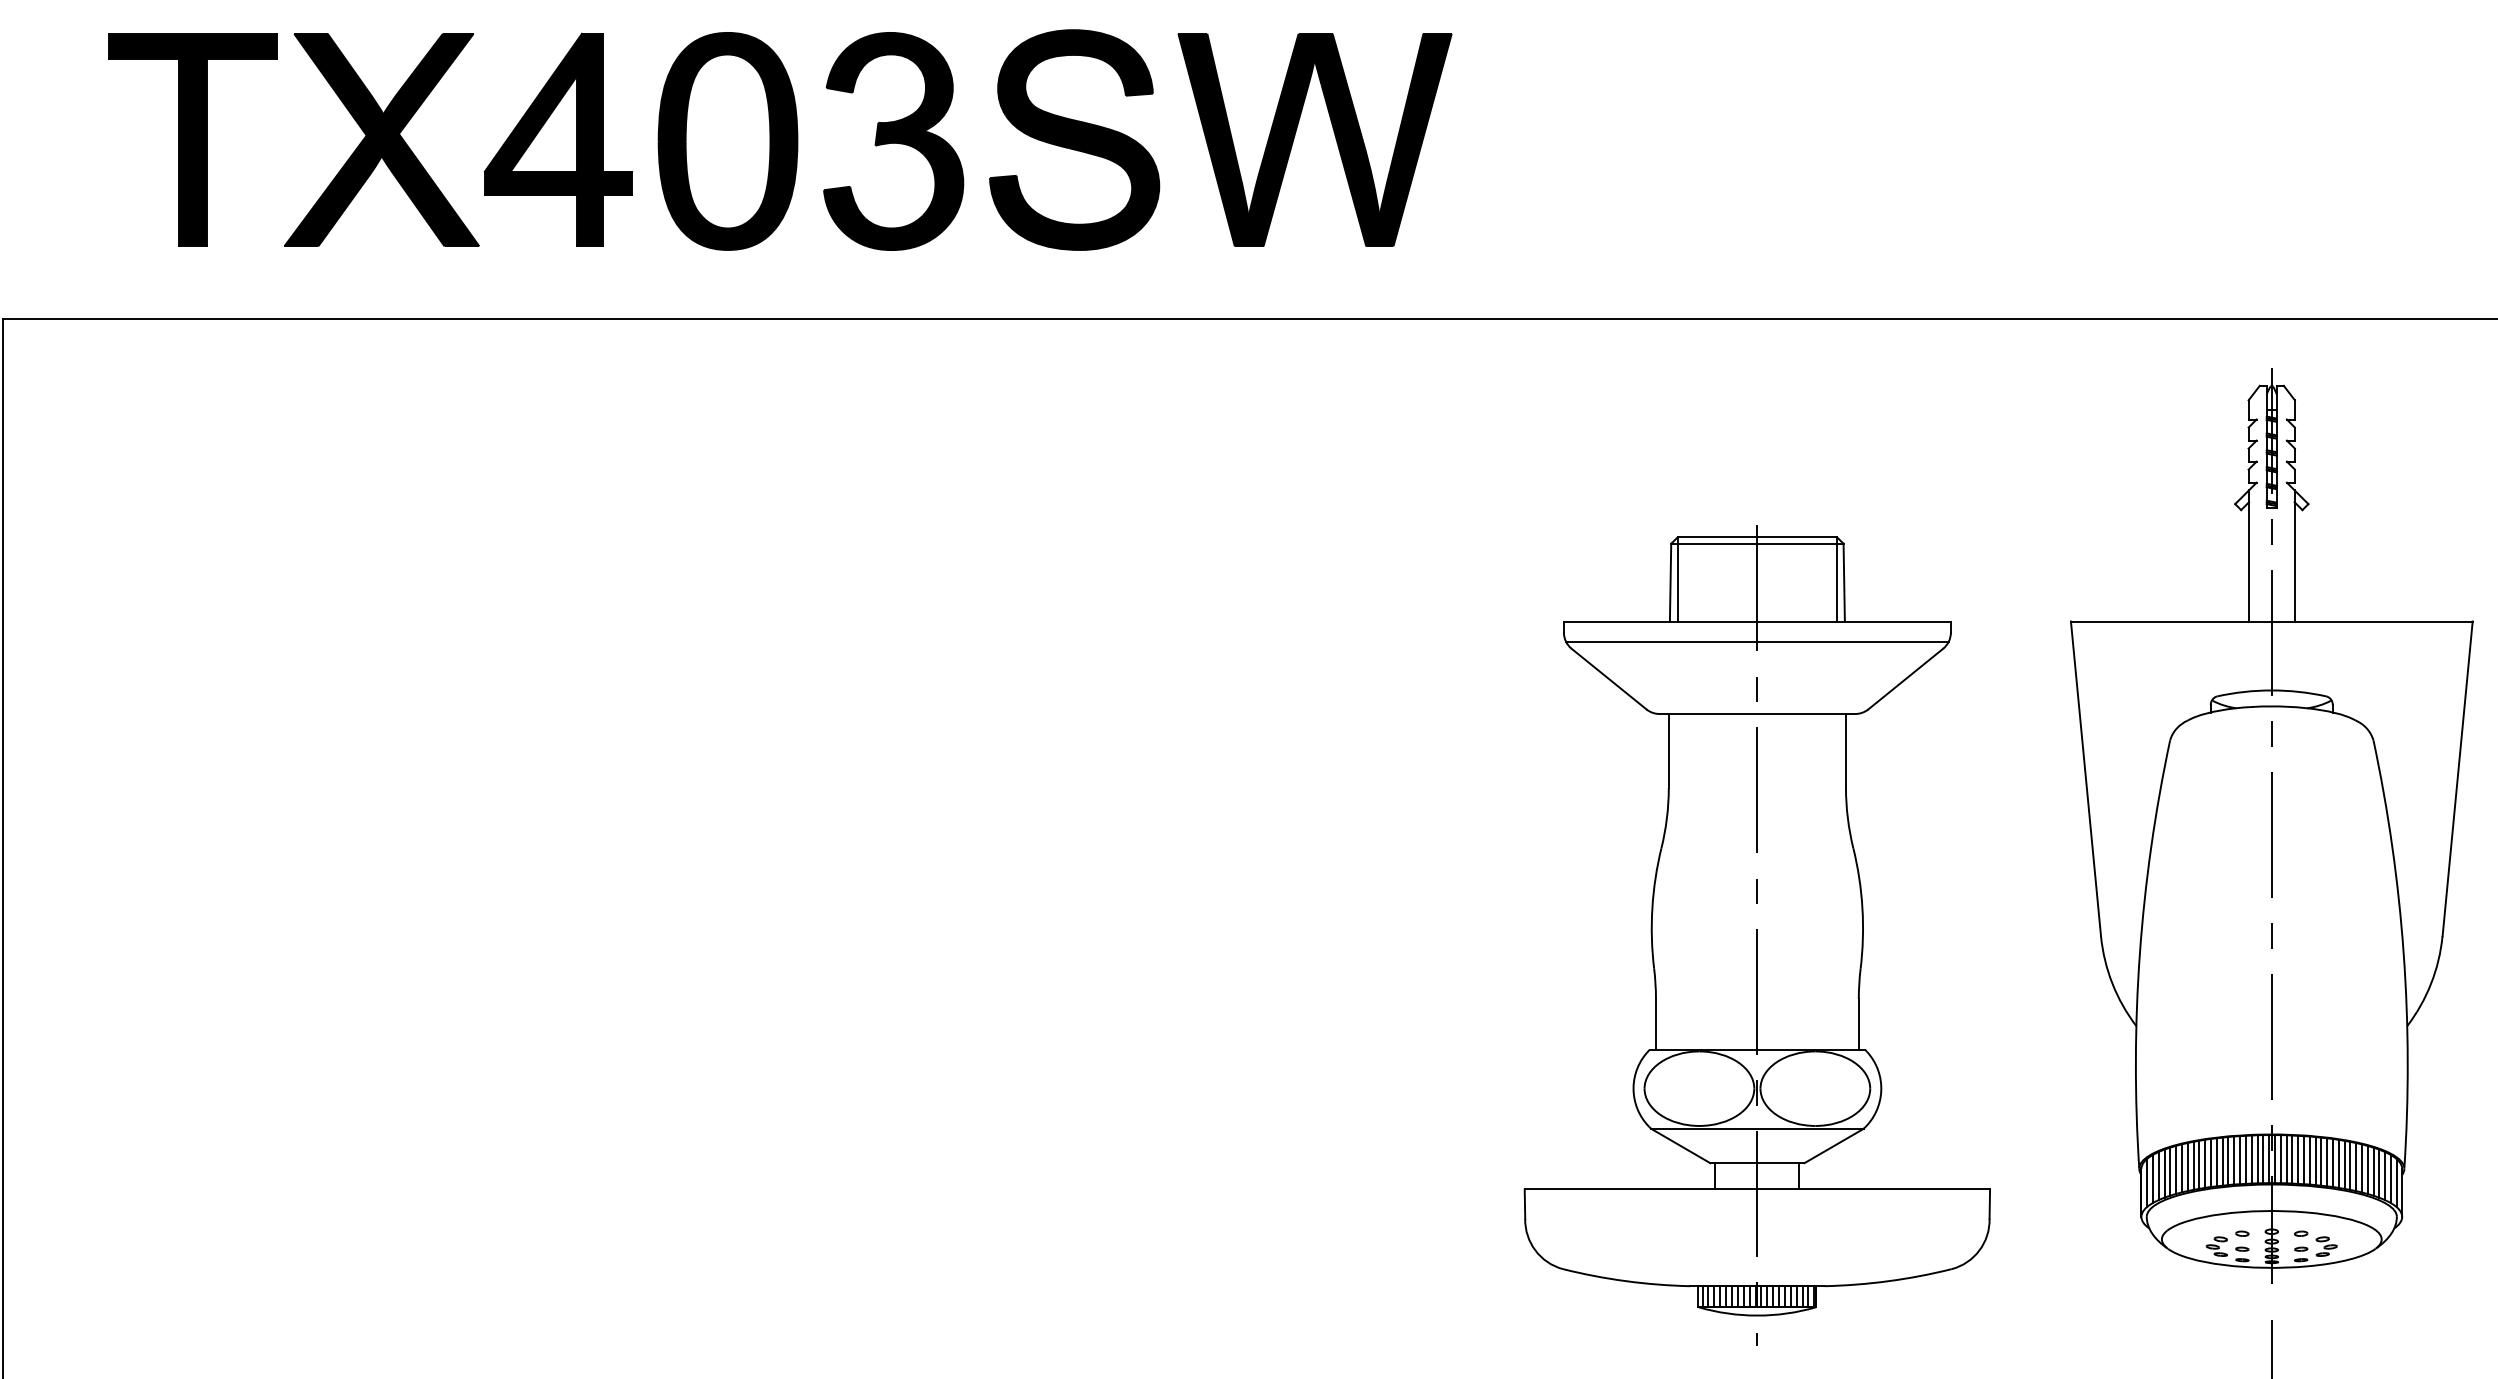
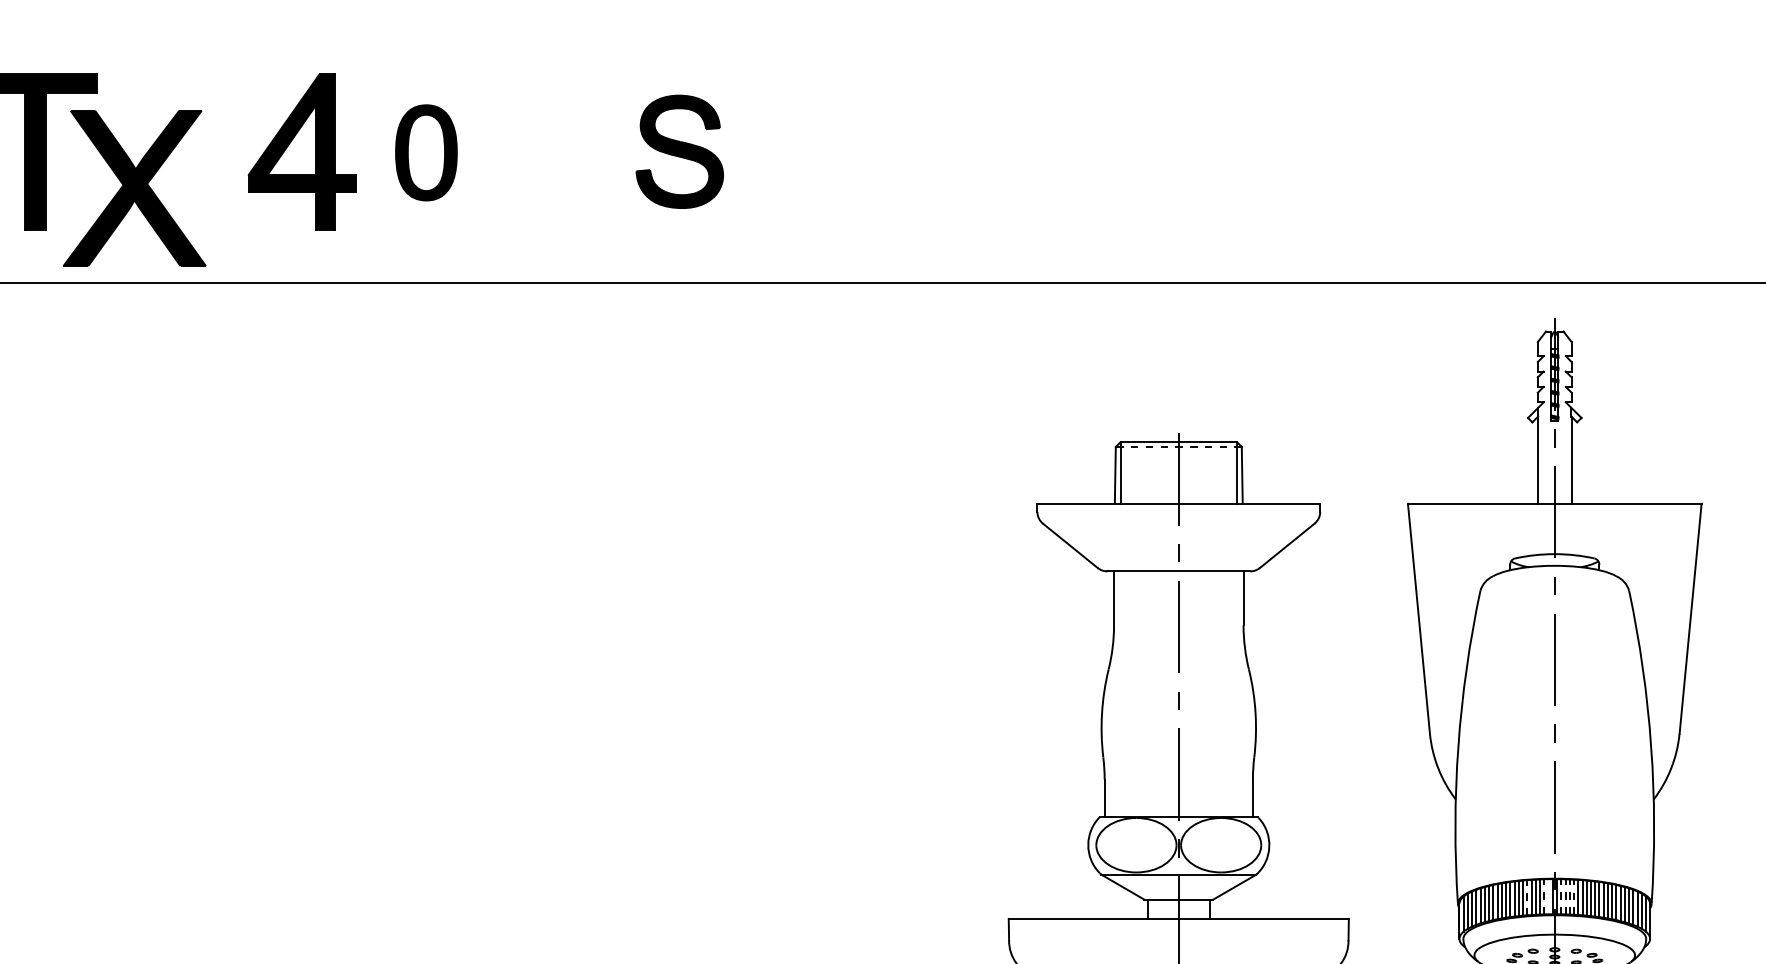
part: (1295, 136) -> (841, 149), removed
part: (381, 139) -> (134, 188), moved
part: (1074, 139) -> (679, 151), size x0.7
part: (727, 141) -> (426, 152), size x0.6
part: (893, 141) -> (547, 152), removed
line: (1756, 543) -> (1178, 446), solid -> dashed
line: (1756, 641) -> (1178, 518), removed
line: (2257, 1158) -> (1544, 896), solid -> dashed
line: (2280, 1158) -> (1561, 896), solid -> dashed
line: (2286, 1158) -> (1565, 896), solid -> dashed
line: (2263, 1159) -> (1548, 896), removed
line: (2292, 1159) -> (1569, 896), solid -> dashed
line: (2298, 1159) -> (1574, 896), solid -> dashed
line: (2234, 1160) -> (1527, 897), solid -> dashed

